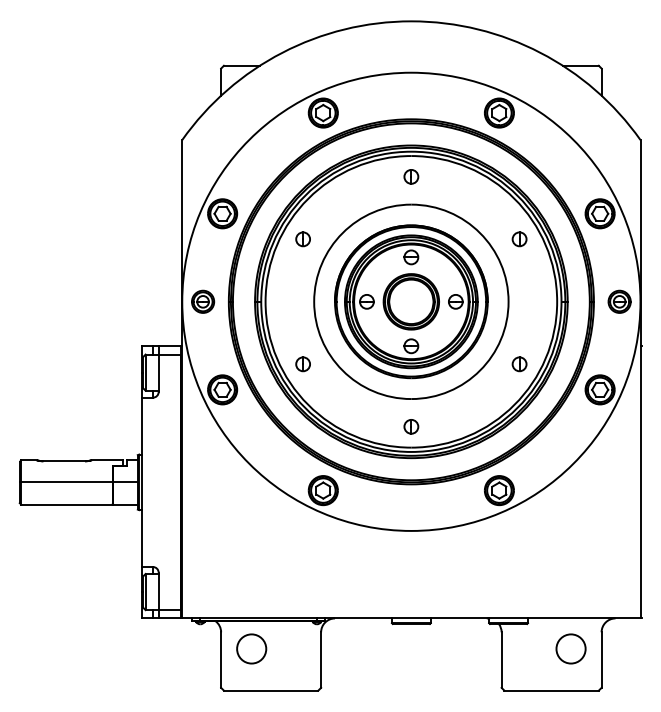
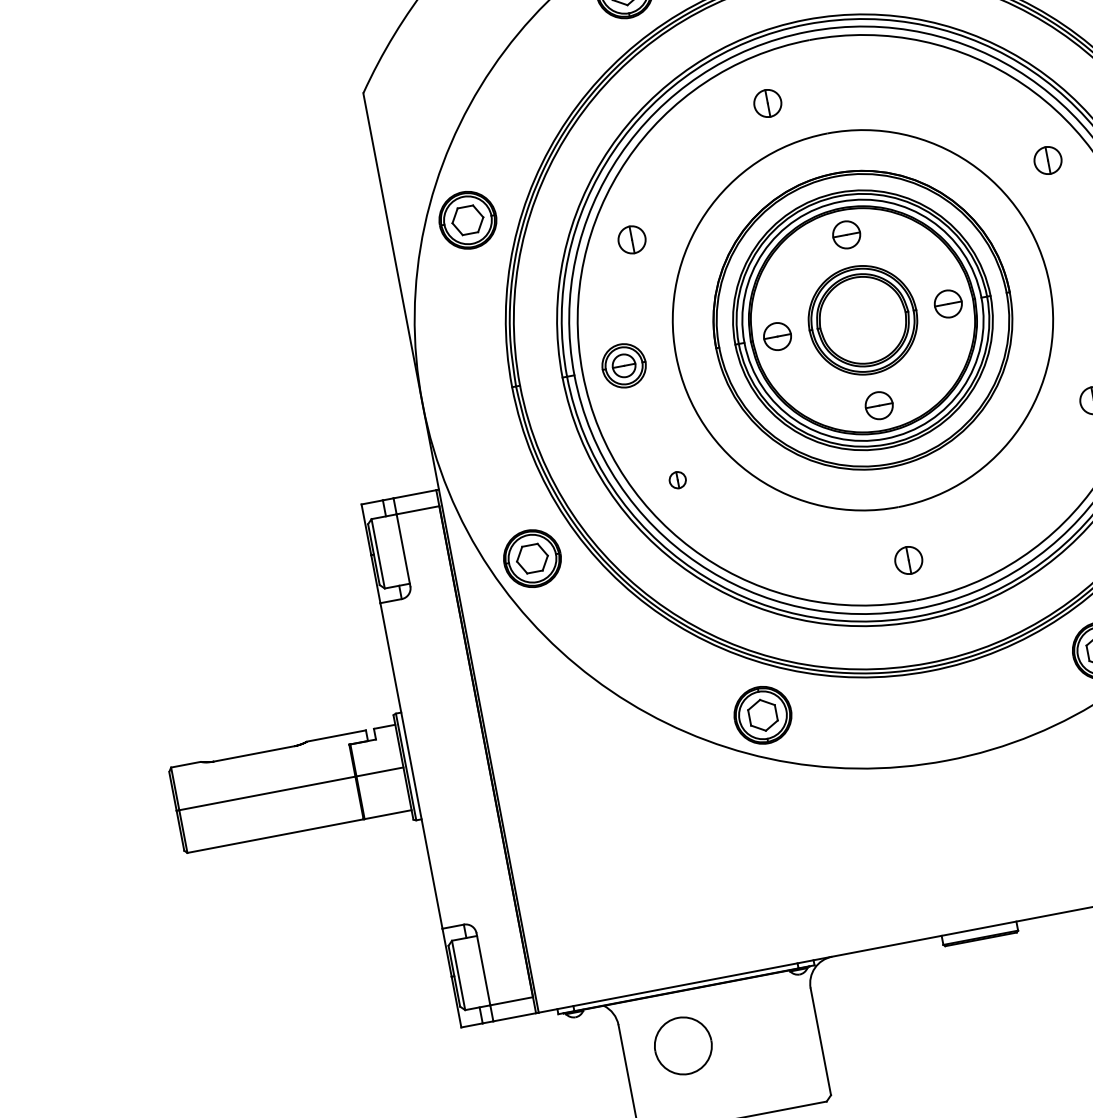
part: (411, 176) -> (767, 102), moved
part: (203, 301) -> (624, 365), moved
part: (302, 364) -> (676, 480), size x0.6

